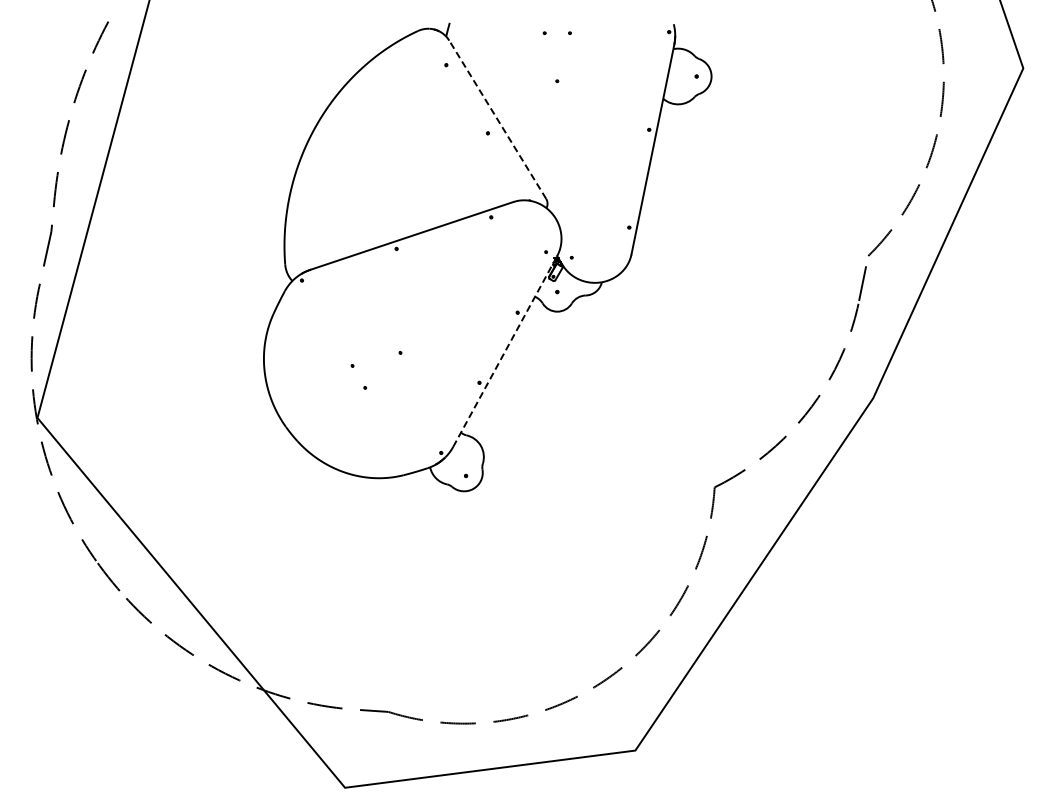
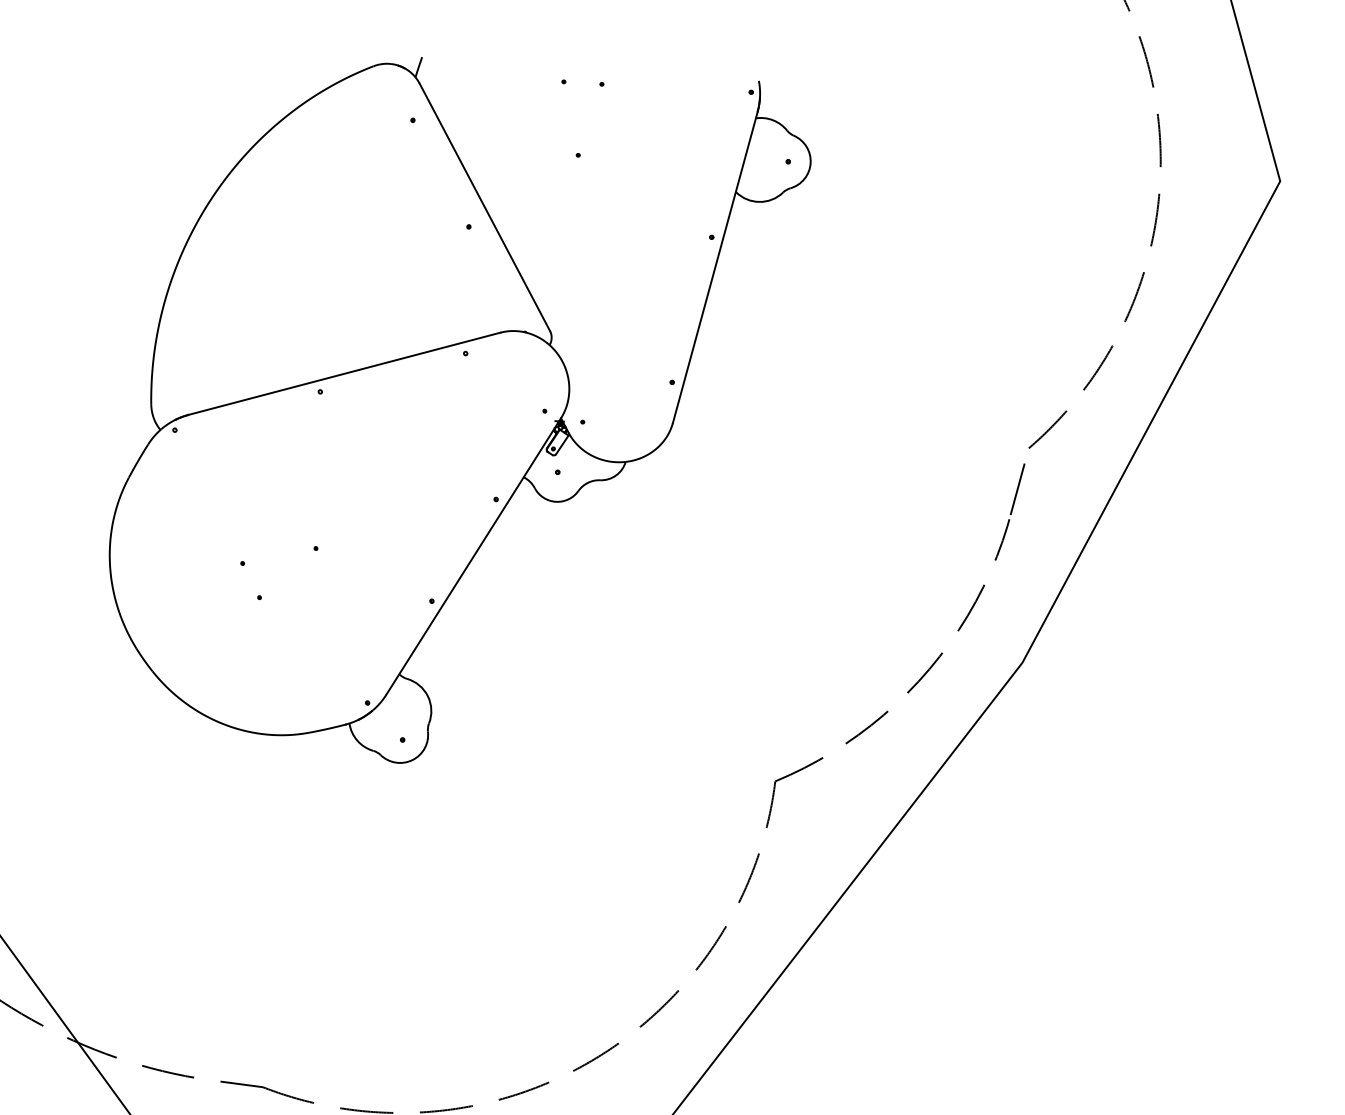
line: (497, 119) -> (484, 207), dashed -> solid
line: (505, 351) -> (474, 556), dashed -> solid

